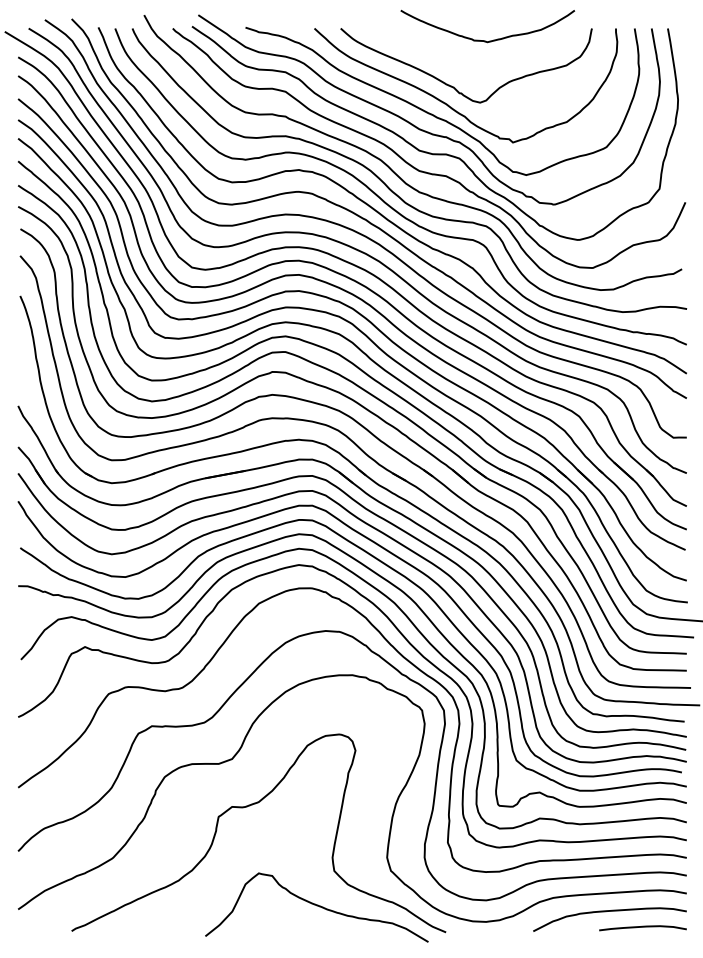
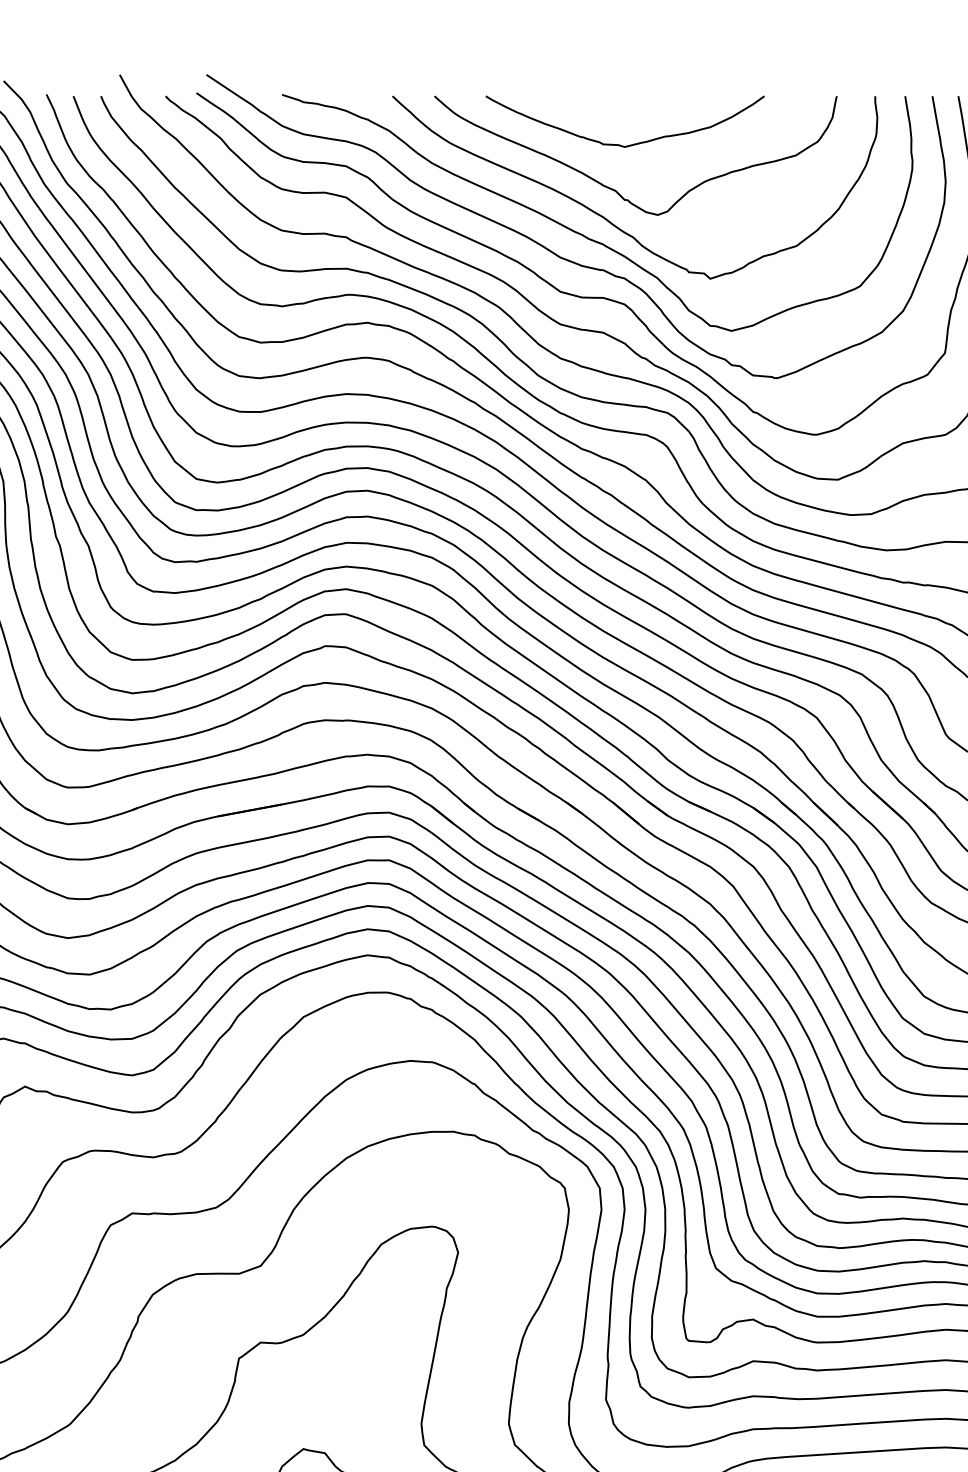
curve: (485, 40) -> (621, 144), moved

